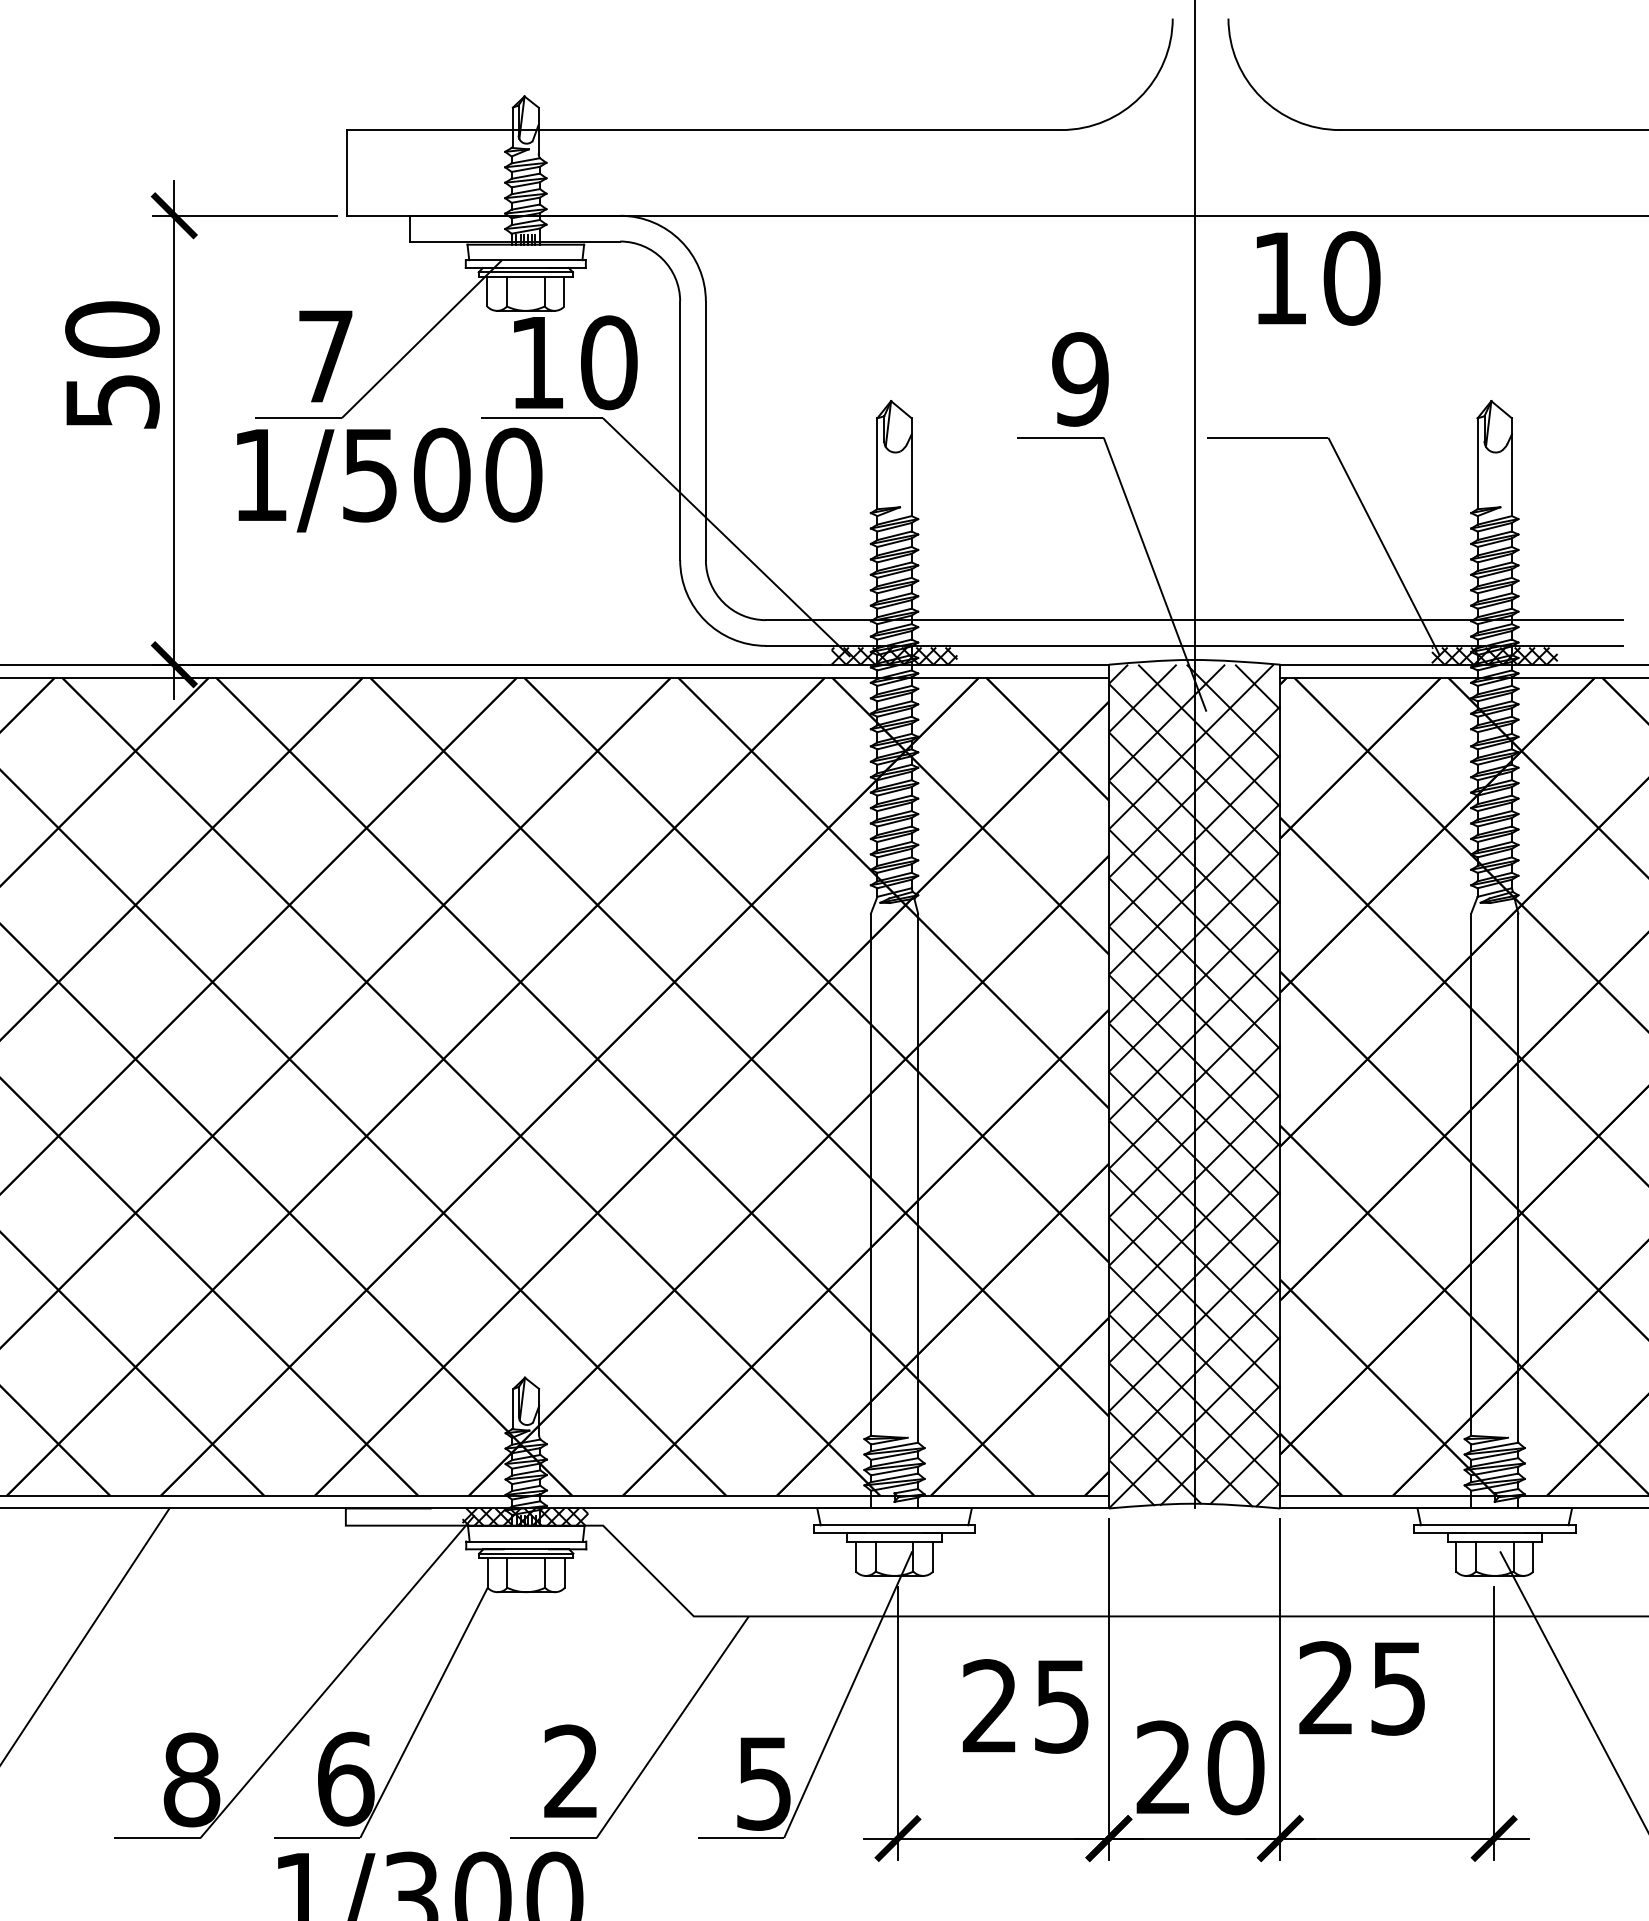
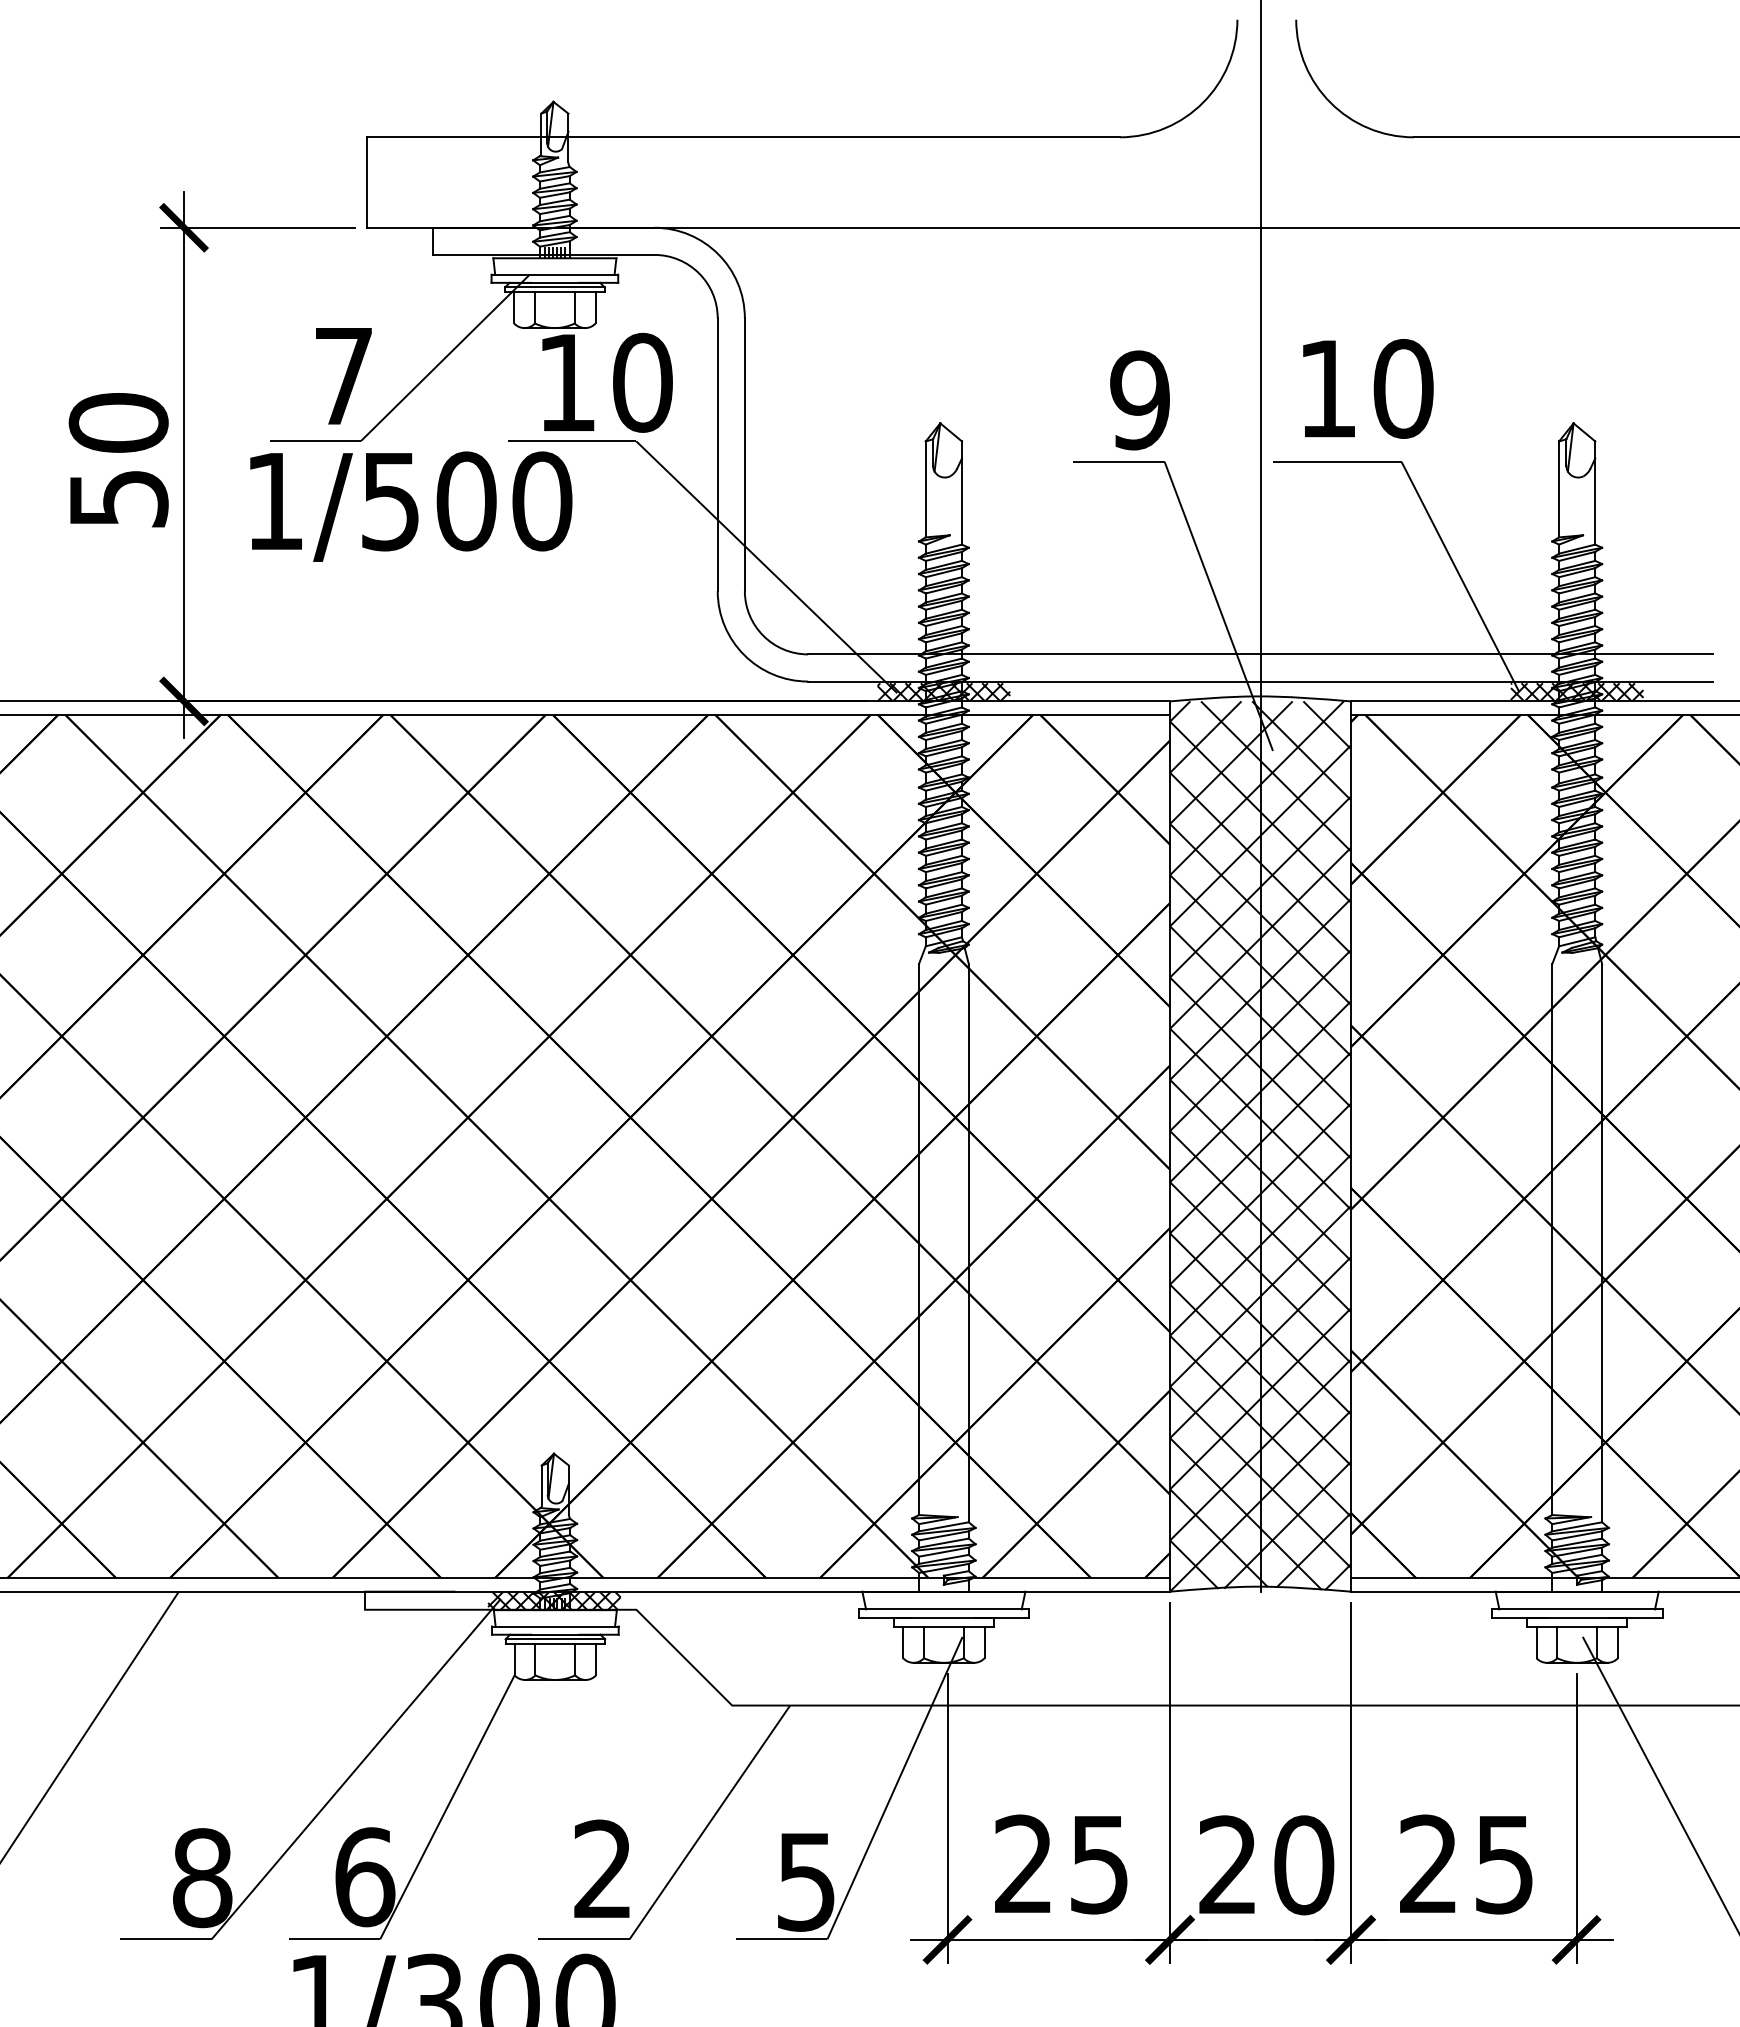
text: (1318, 278) -> (1368, 388), moved
text: (112, 365) -> (118, 460), moved
text: (1362, 1688) -> (1466, 1864), moved
text: (1025, 1706) -> (1061, 1864), moved

